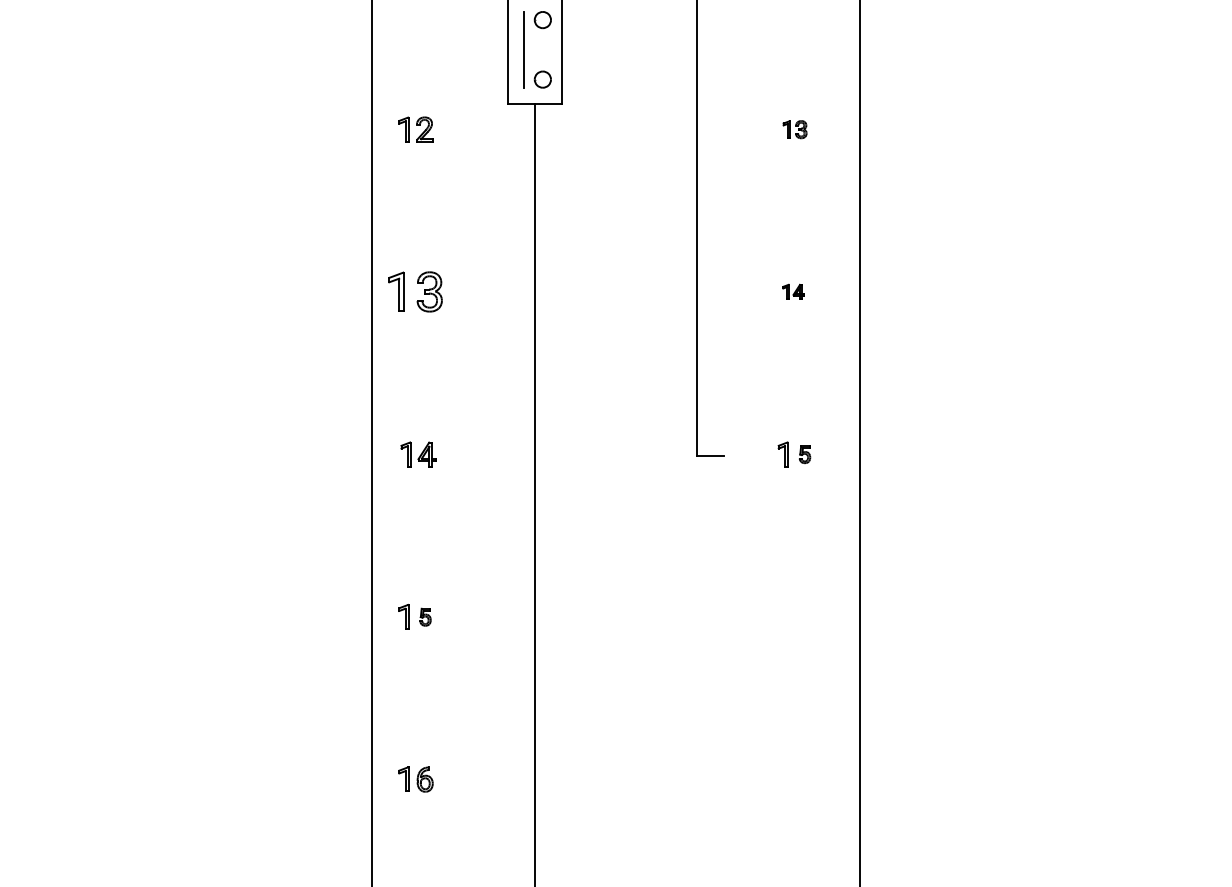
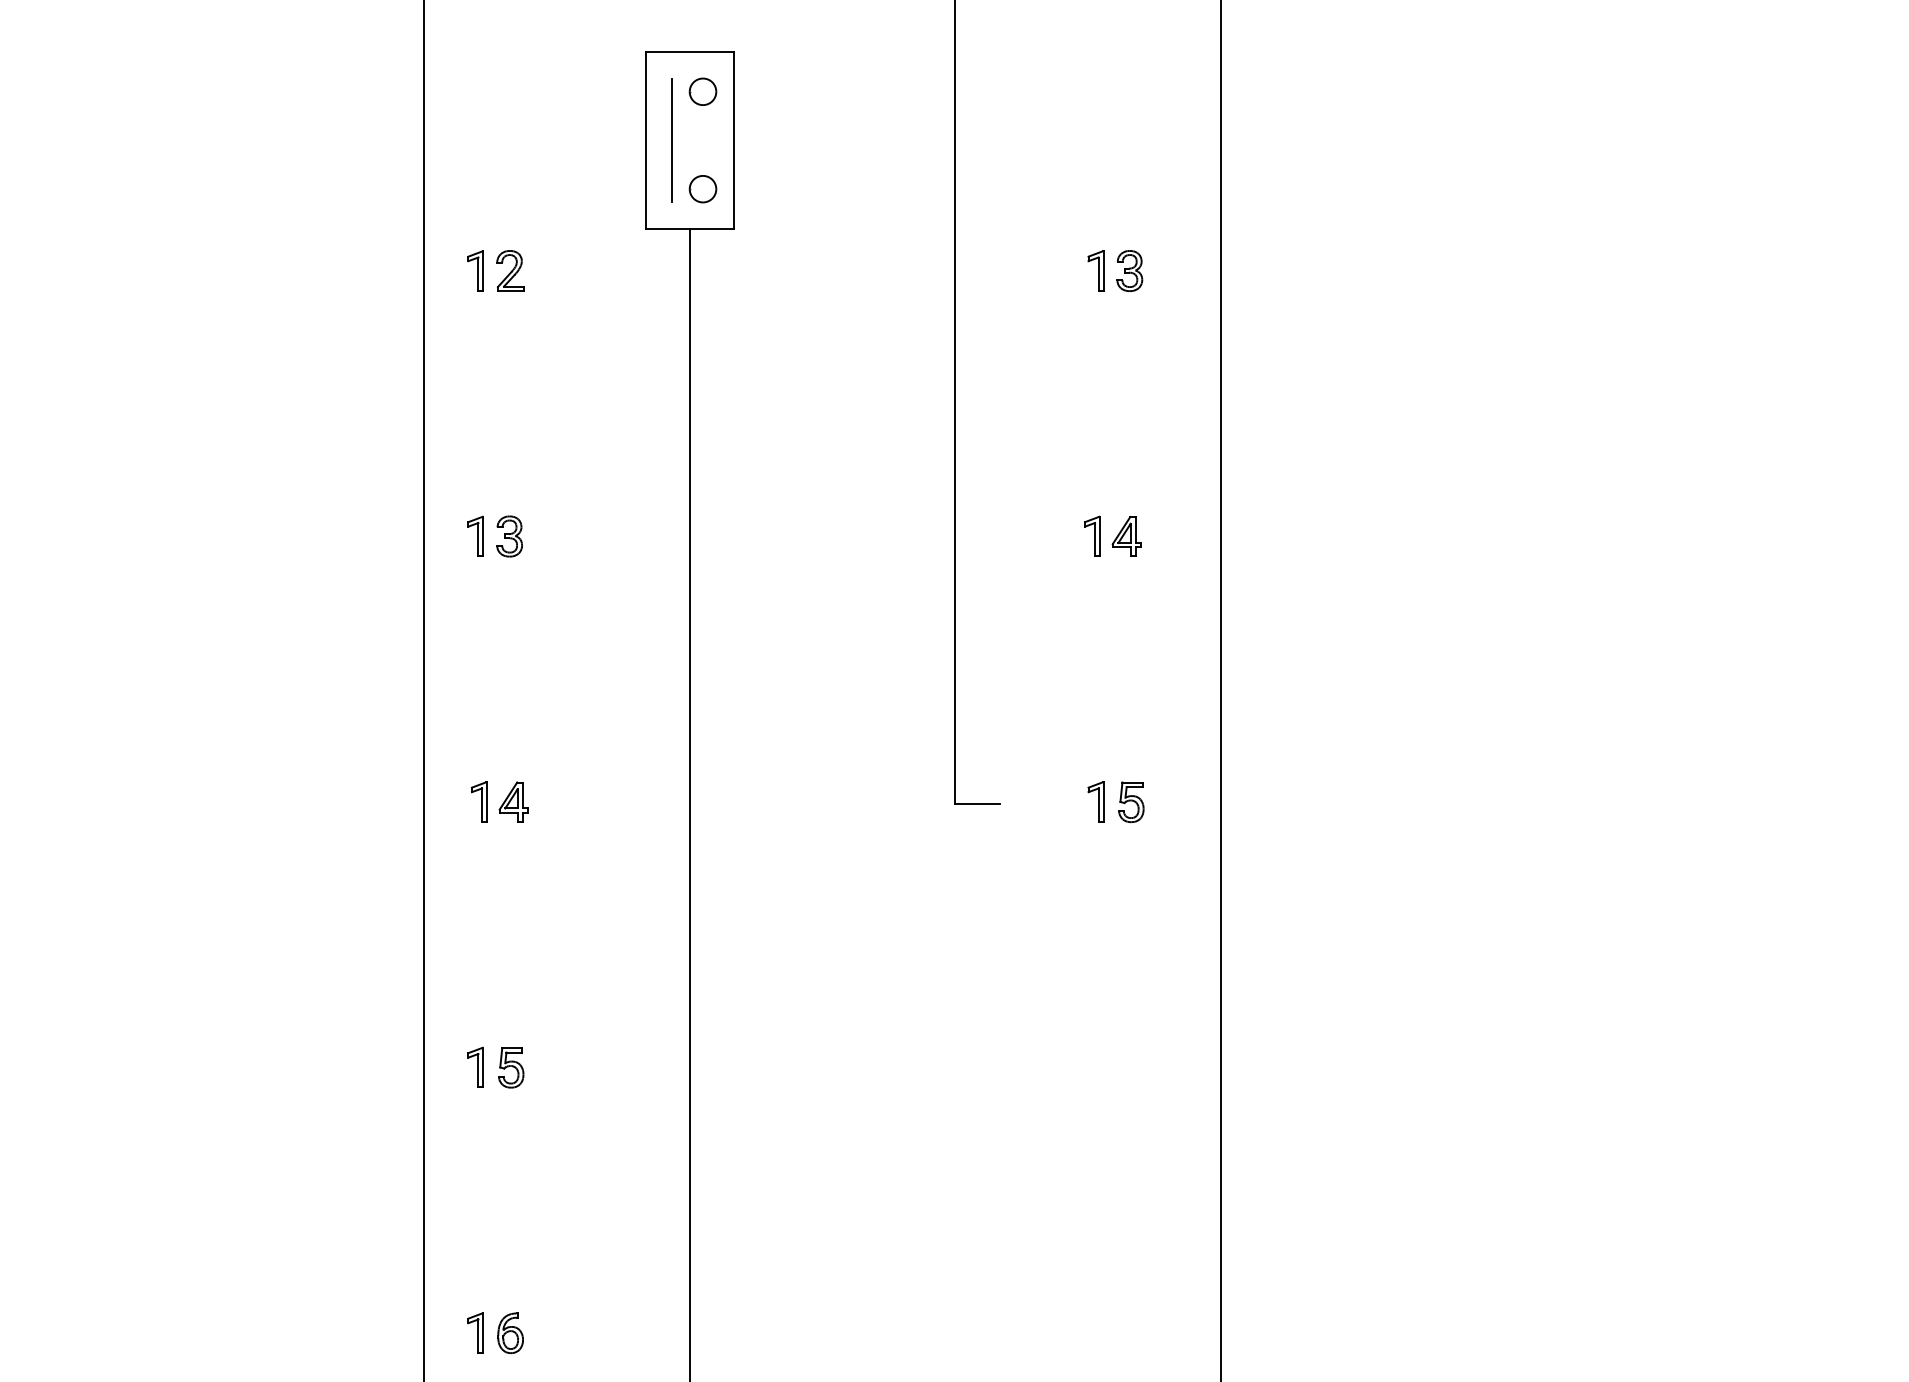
part: (794, 129) -> (1114, 270), size x1.43
part: (793, 291) -> (1112, 535), size x1.67
part: (415, 292) -> (494, 537), size x0.62
part: (804, 454) -> (1130, 801), size x1.43
part: (425, 617) -> (511, 1068), size x1.43

